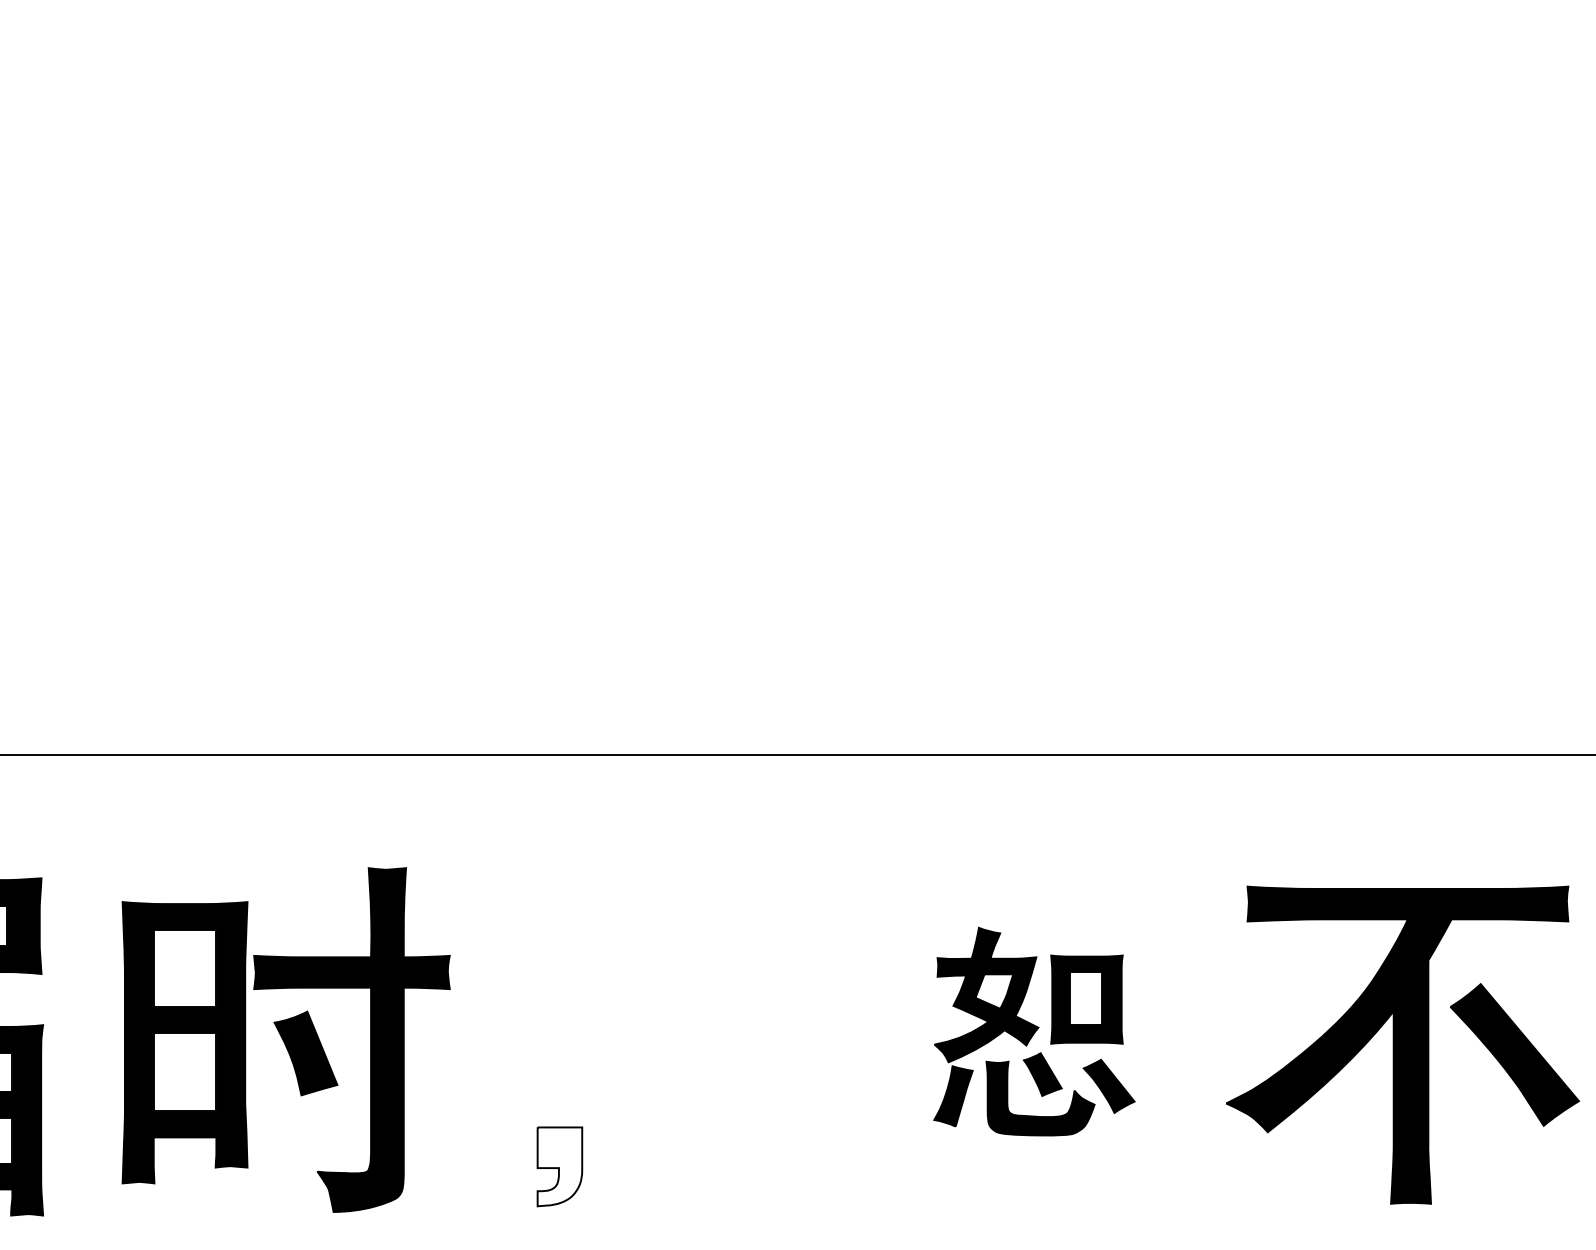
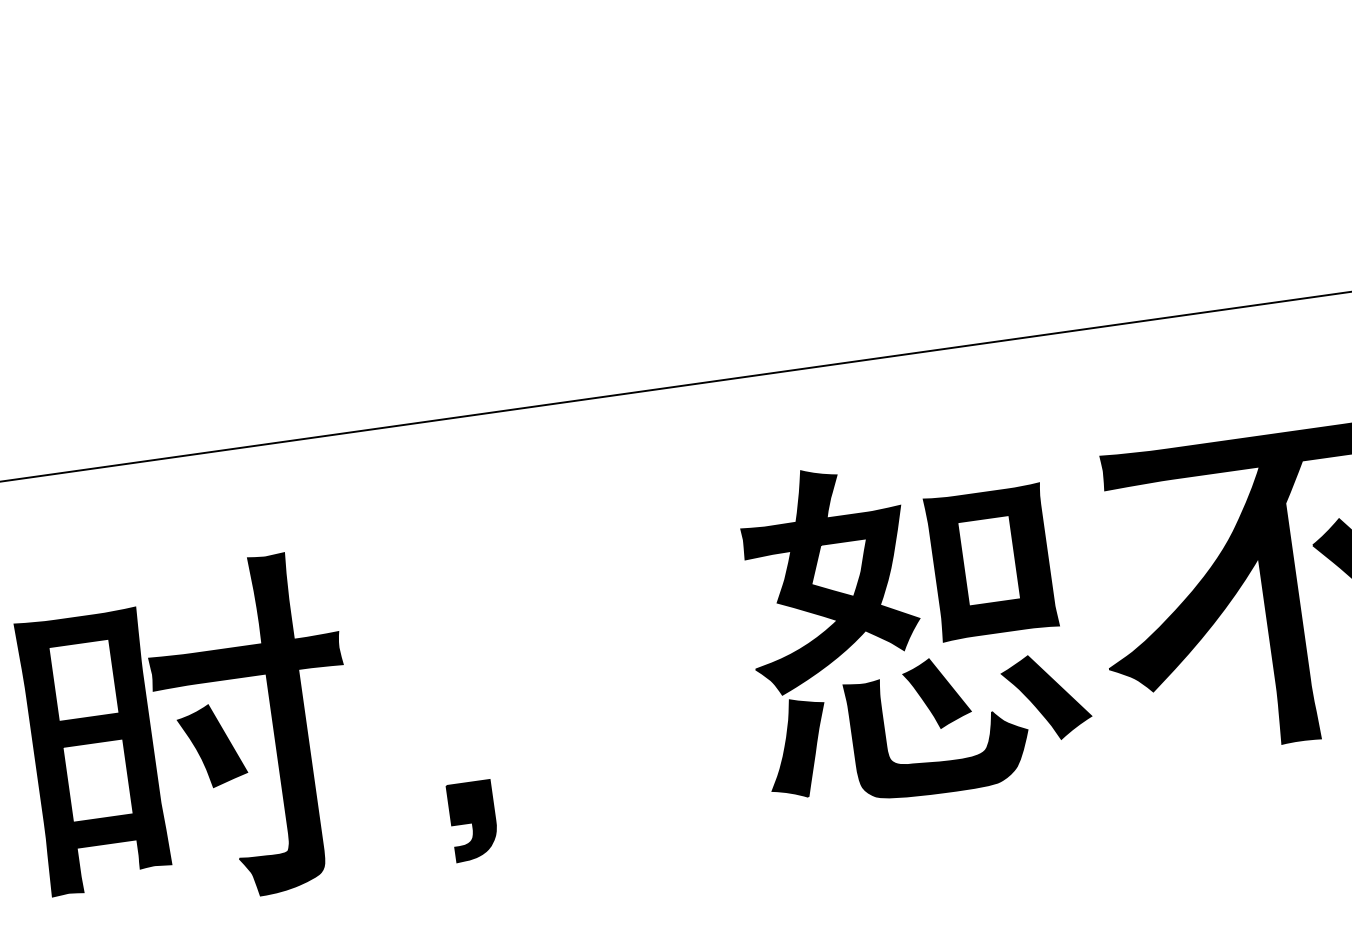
part: (1034, 1031) -> (914, 625), size x1.67
fill: (559, 1166) -> (472, 820), added

